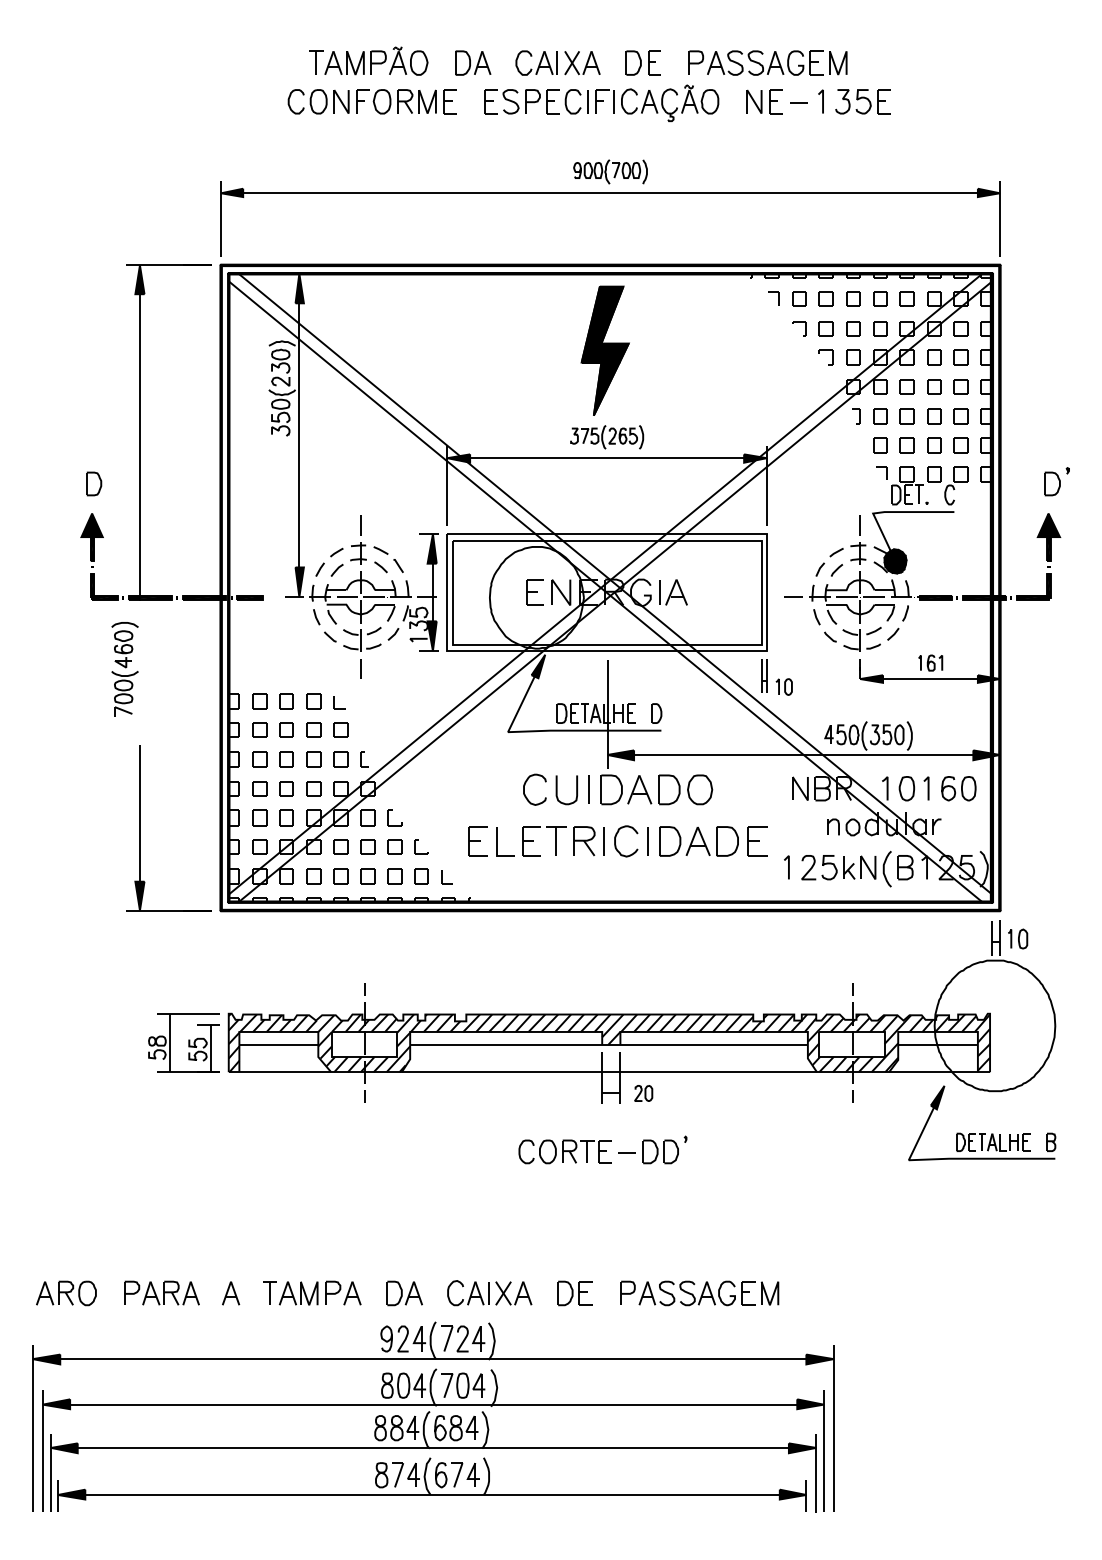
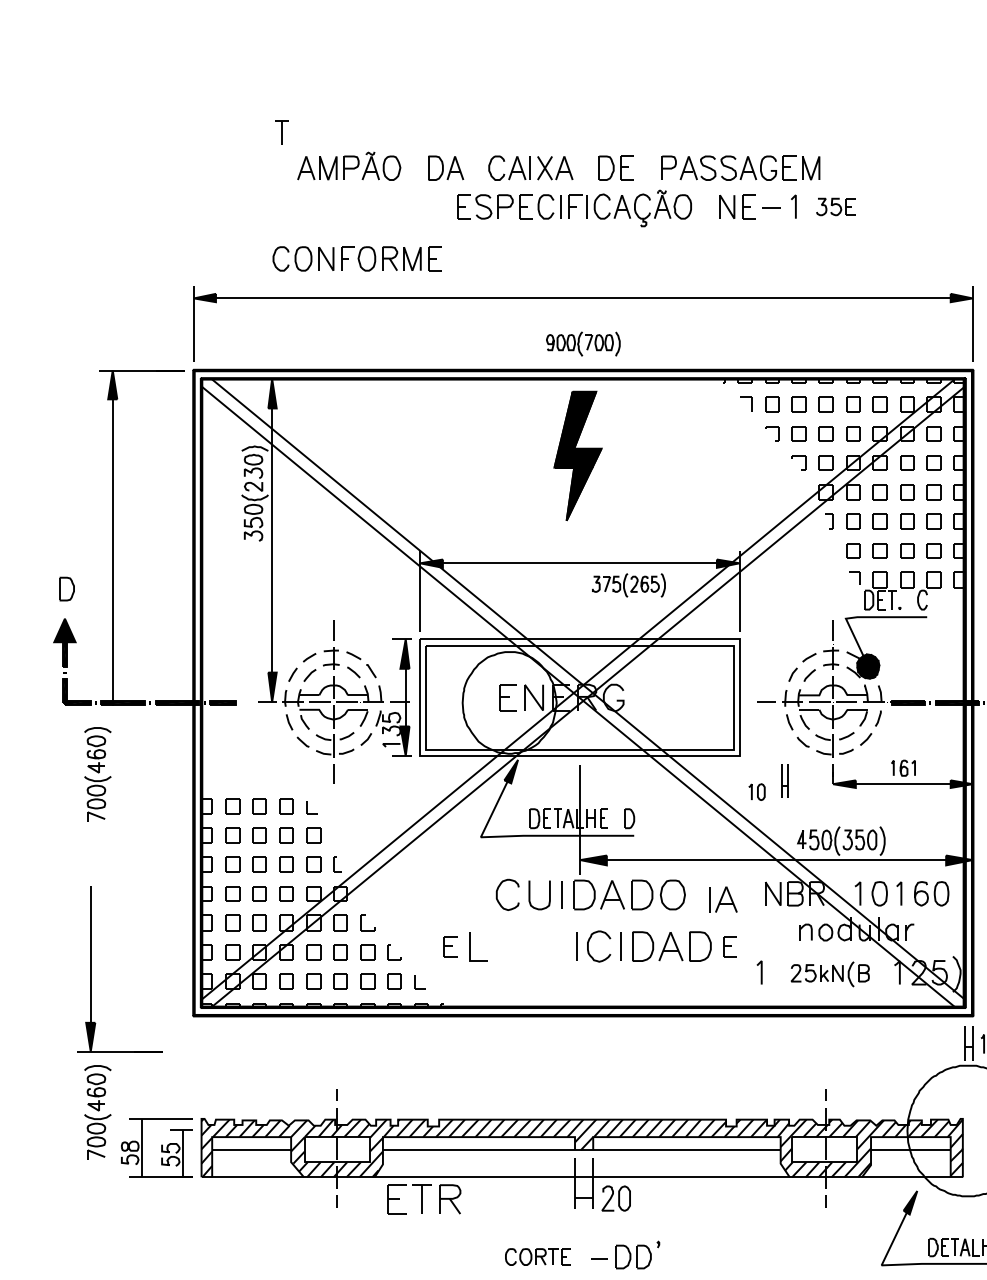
part: (316, 62) -> (282, 132), moved
part: (371, 101) -> (356, 258), moved
part: (862, 101) -> (835, 206), size x0.7
part: (610, 171) -> (583, 343), moved
part: (607, 437) -> (629, 585), moved
part: (673, 592) -> (723, 899), moved
part: (764, 675) -> (785, 780), moved
part: (140, 828) -> (91, 969), moved
part: (477, 841) -> (450, 946), size x0.7
part: (558, 841) -> (424, 1199), moved
part: (757, 841) -> (730, 946), size x0.7
part: (857, 869) -> (830, 974), size x0.7
part: (124, 1007) -> (97, 1112), added
part: (643, 1093) -> (616, 1198), size x1.6
part: (564, 1151) -> (537, 1256), size x0.7

